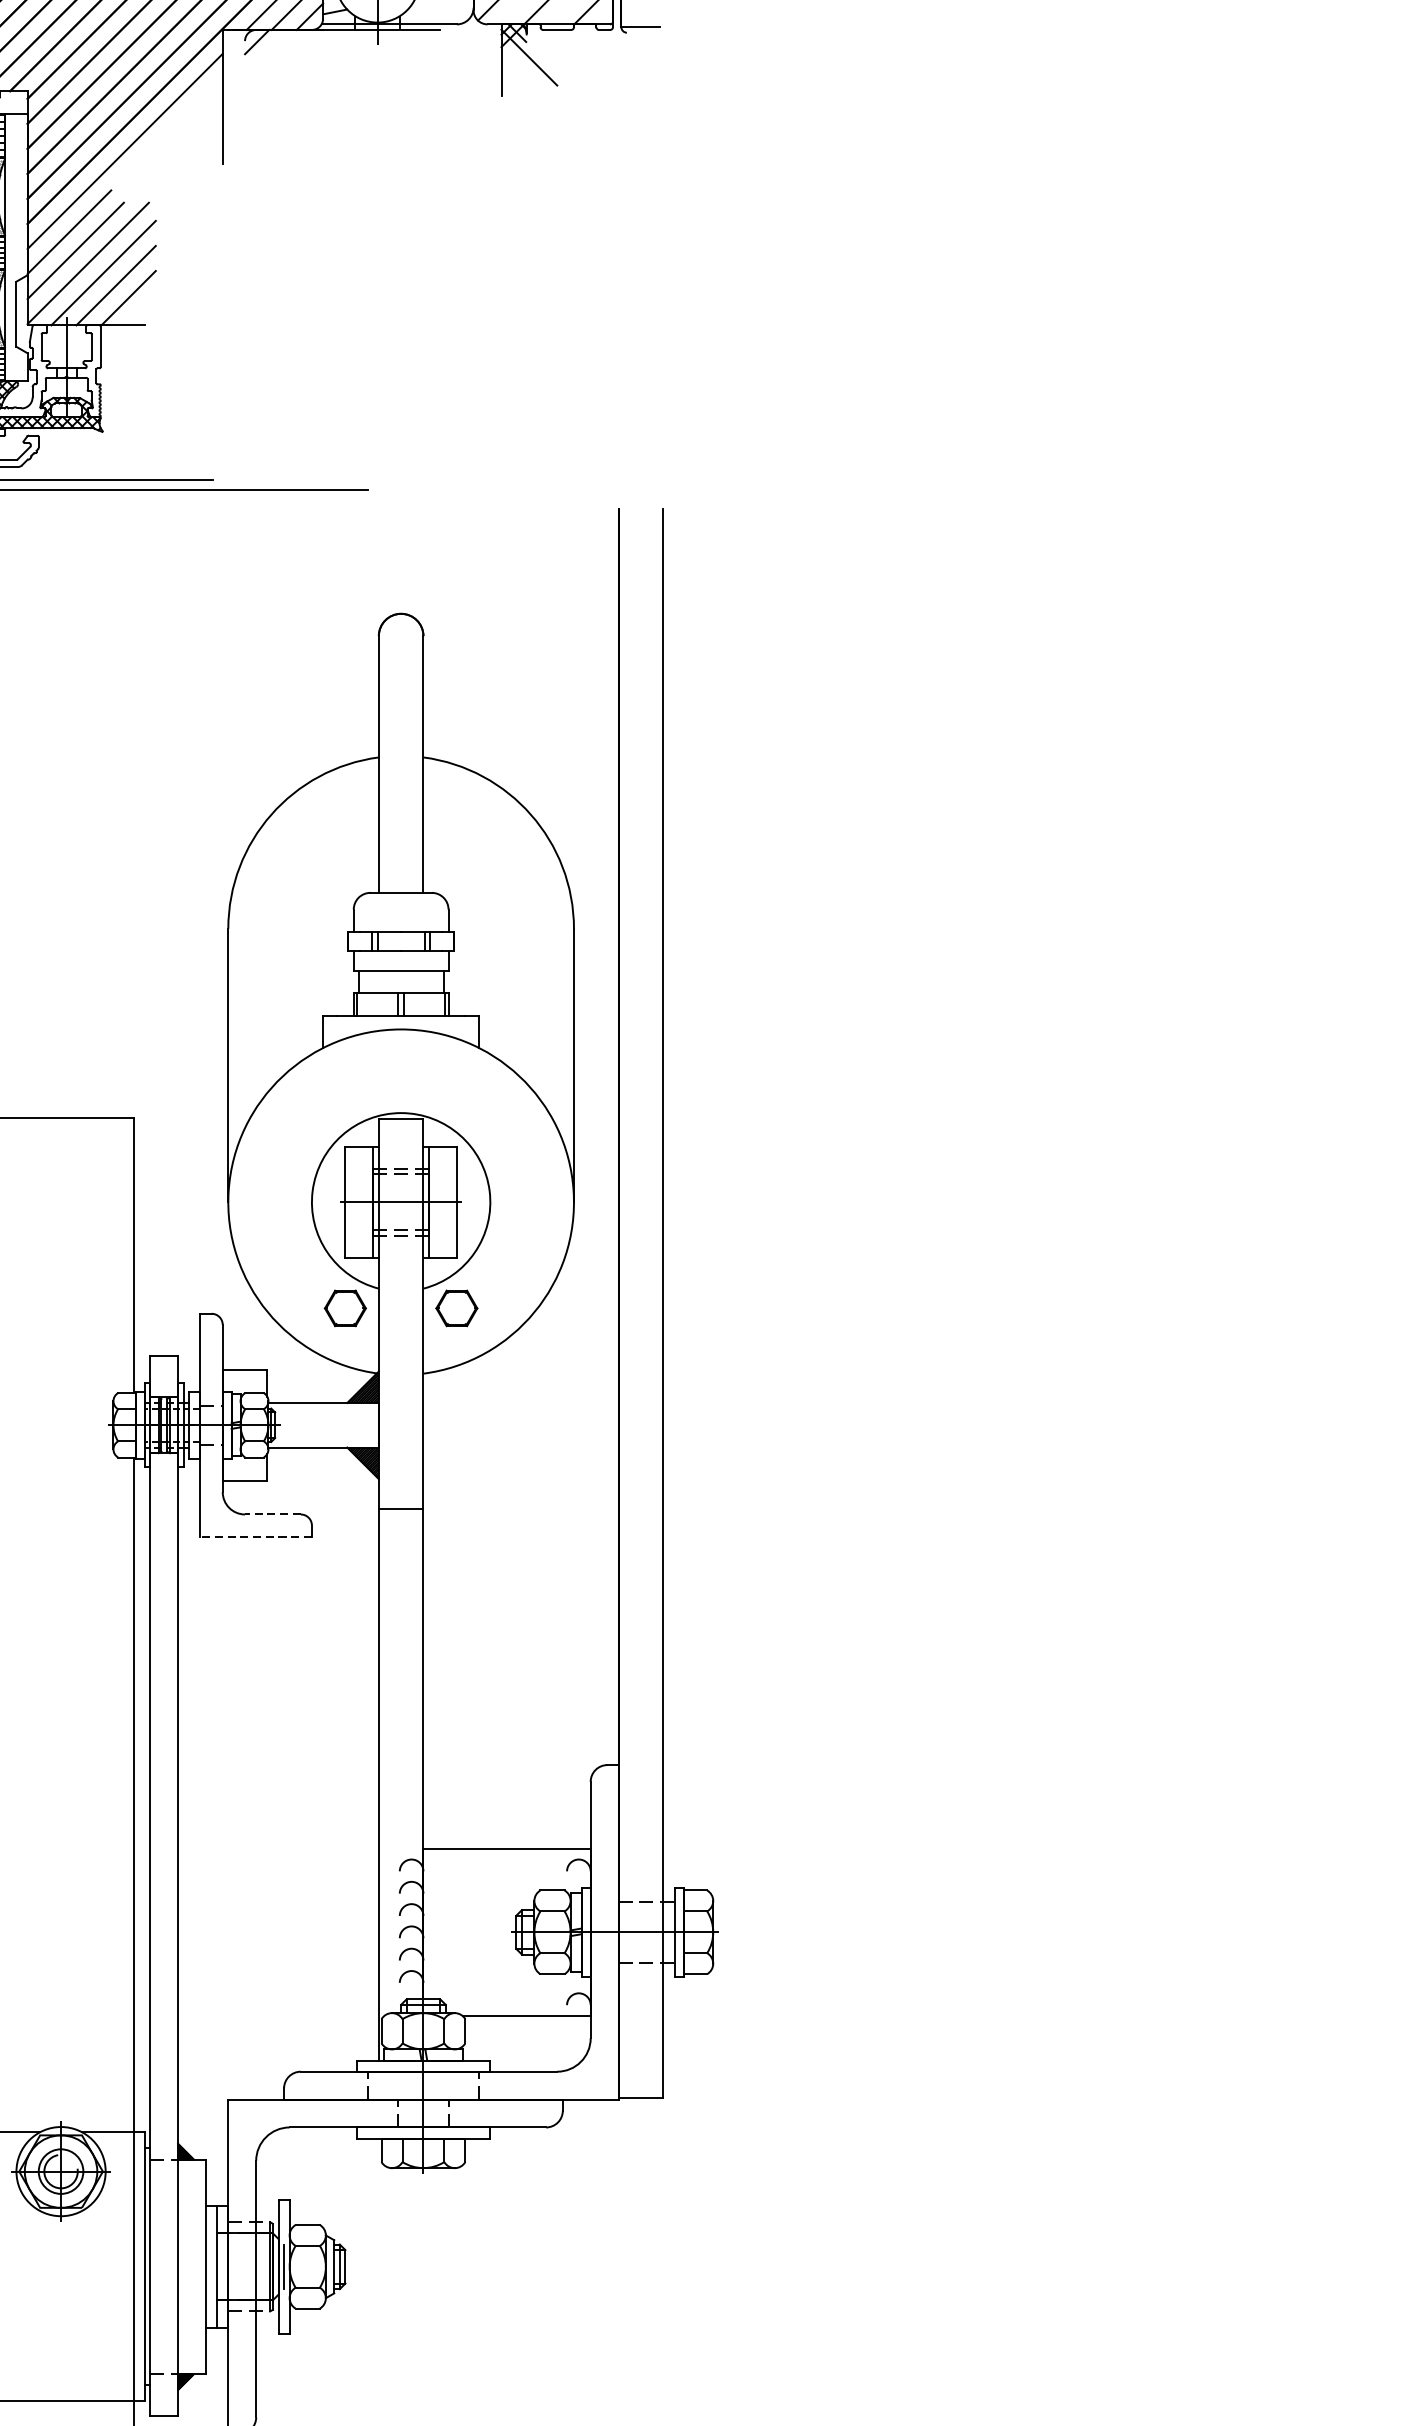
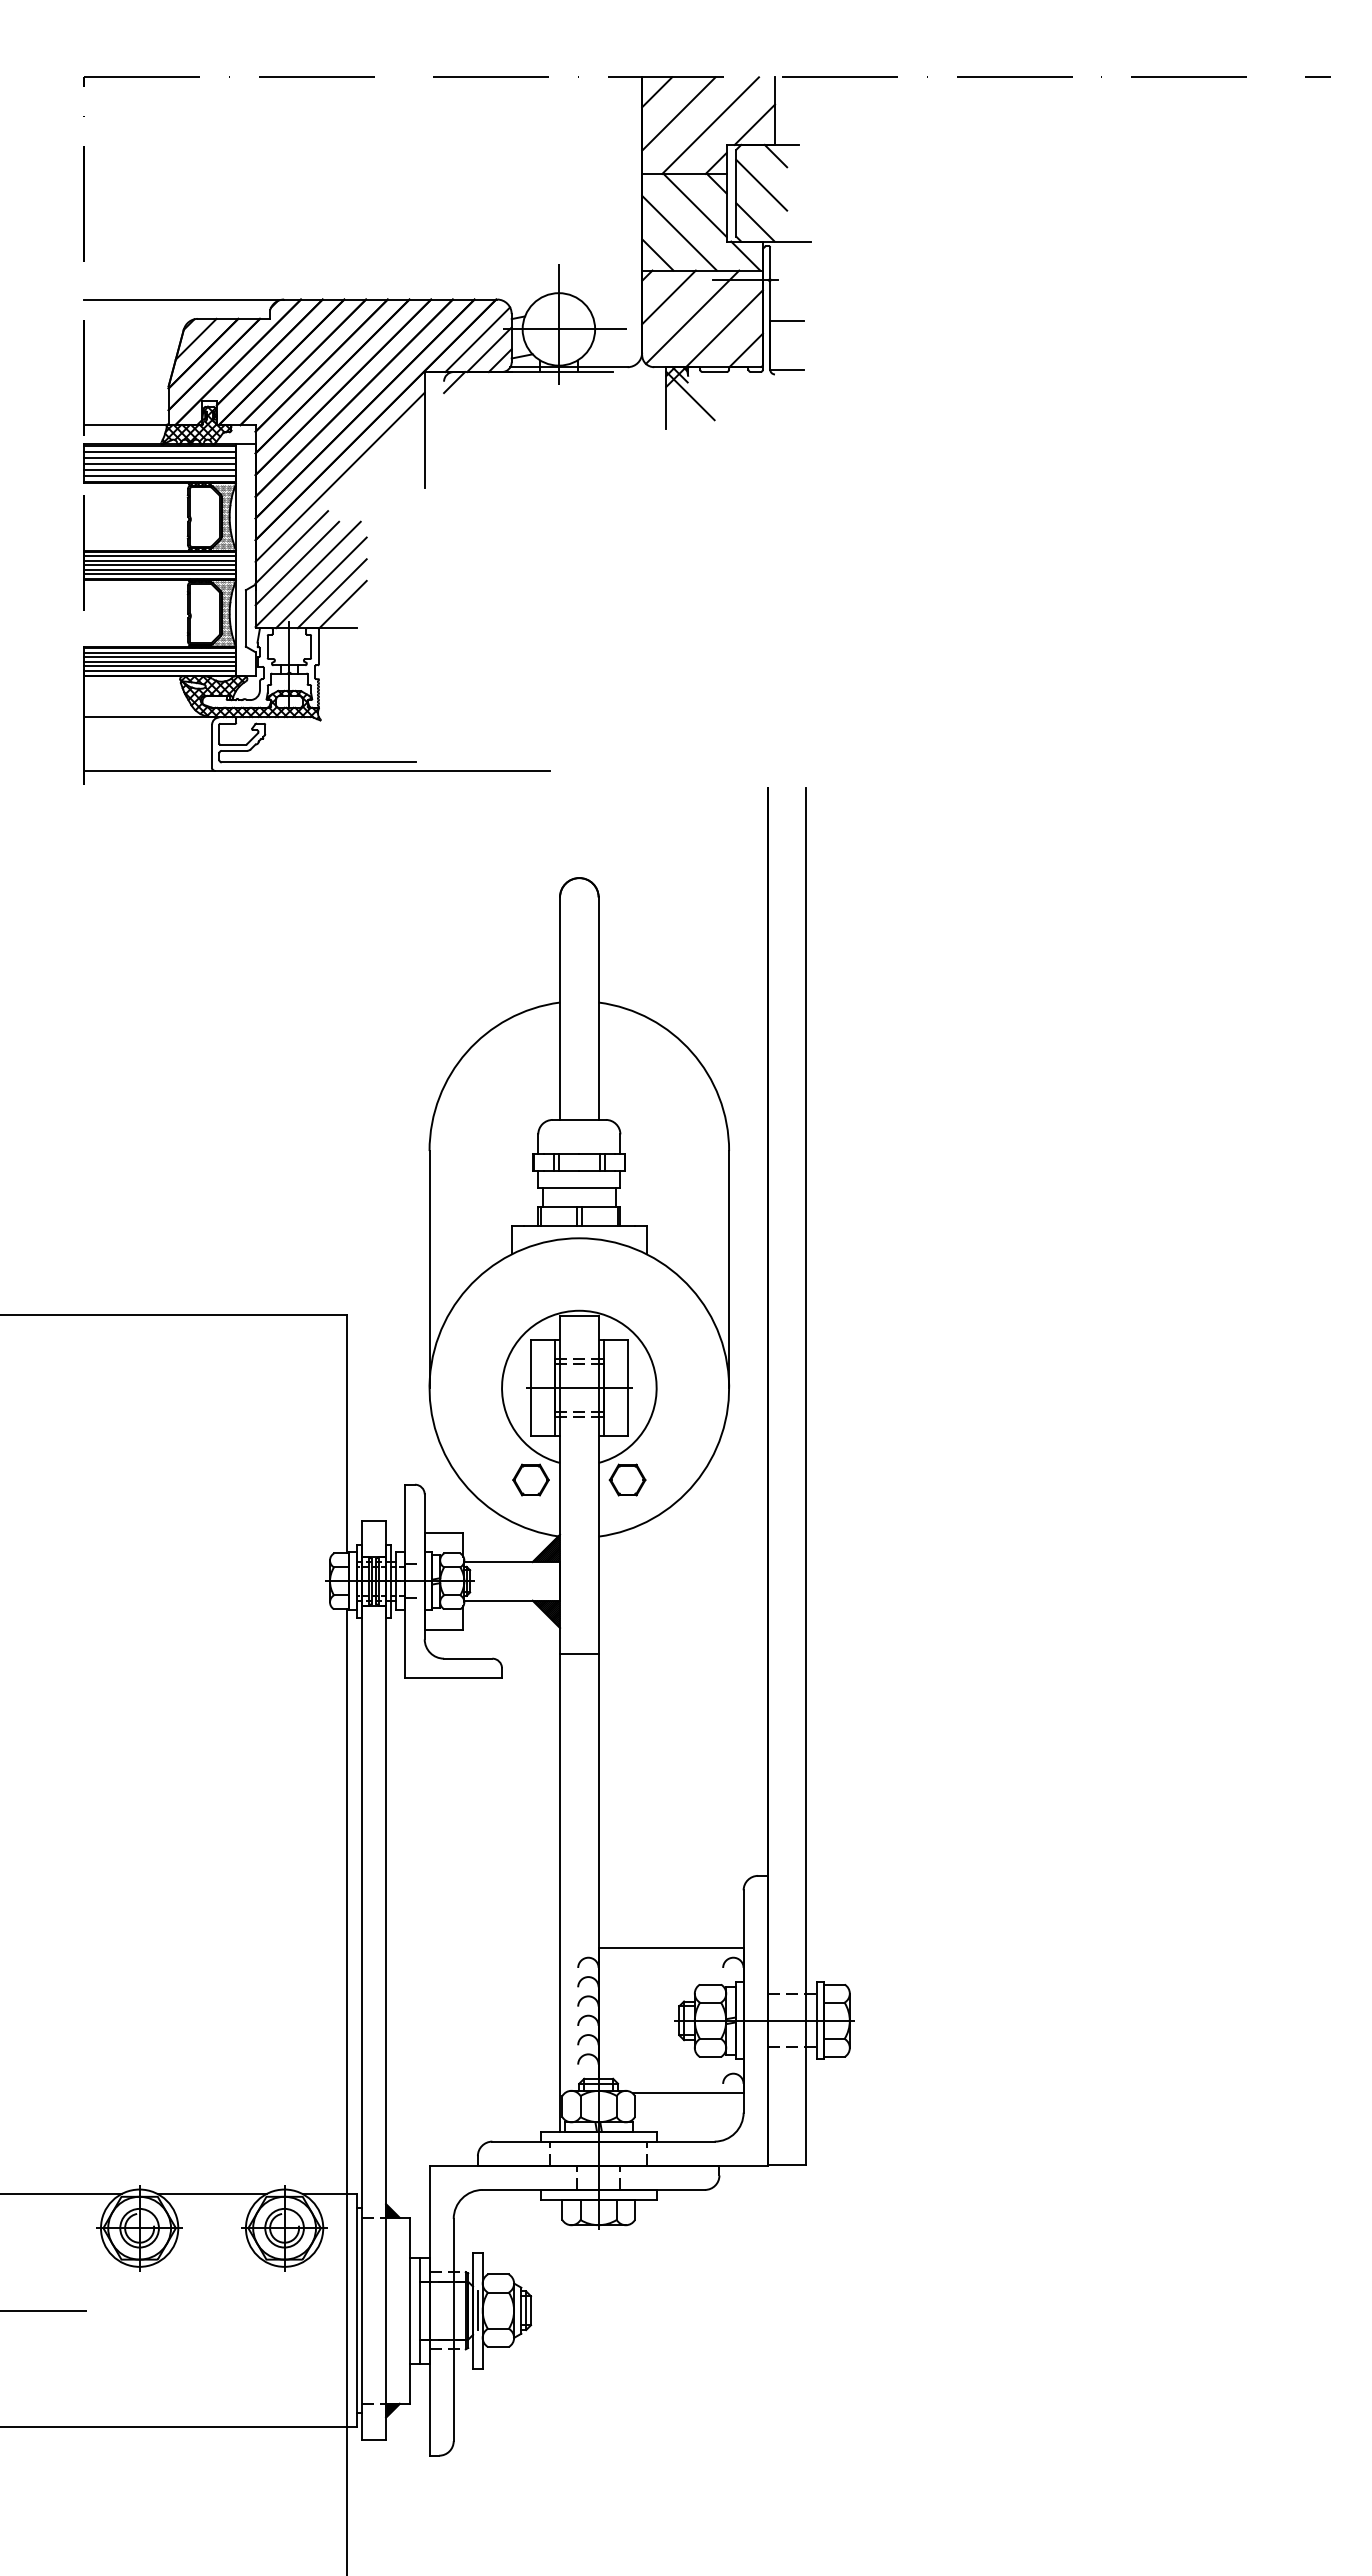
line: (272, 1514) -> (467, 1658), dashed -> solid
line: (255, 1537) -> (453, 1678), dashed -> solid

